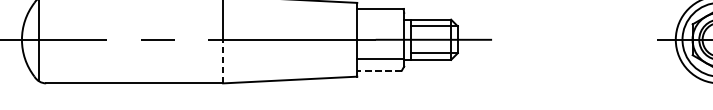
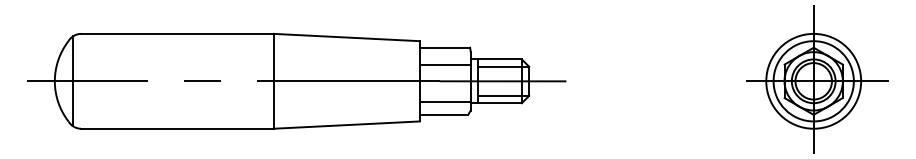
line: (380, 24) -> (444, 64), added
line: (222, 62) -> (273, 105), dashed -> solid
line: (379, 70) -> (443, 114), dashed -> solid

